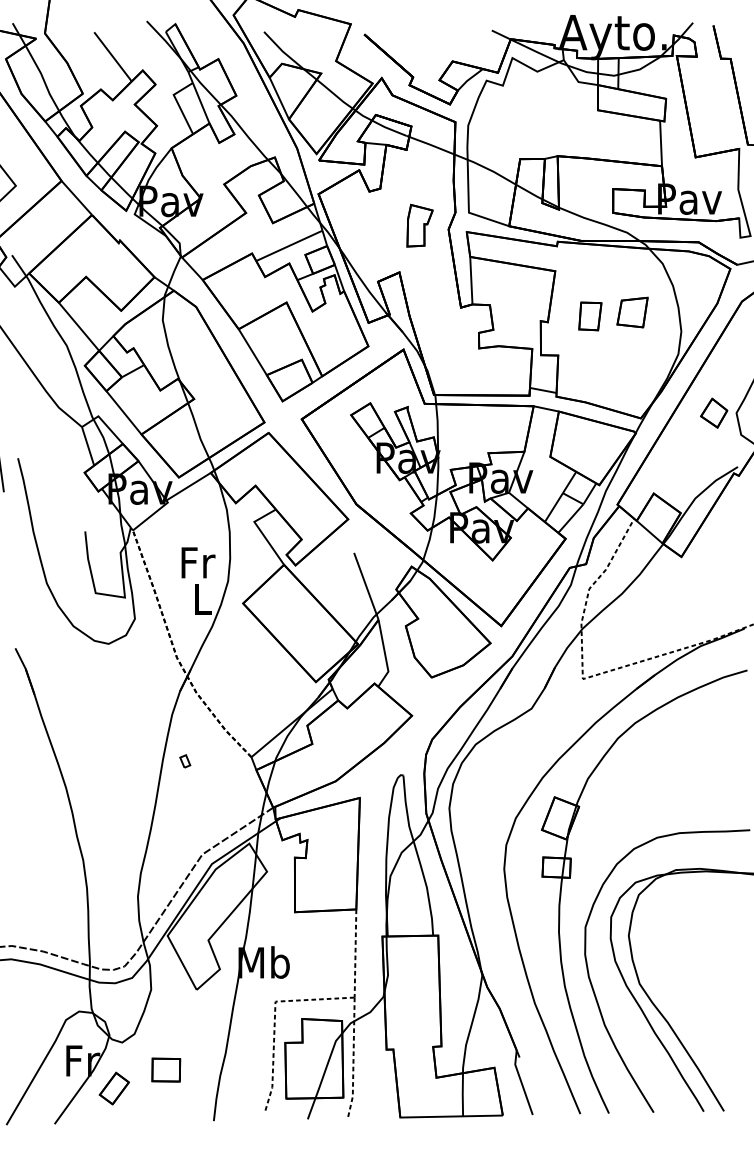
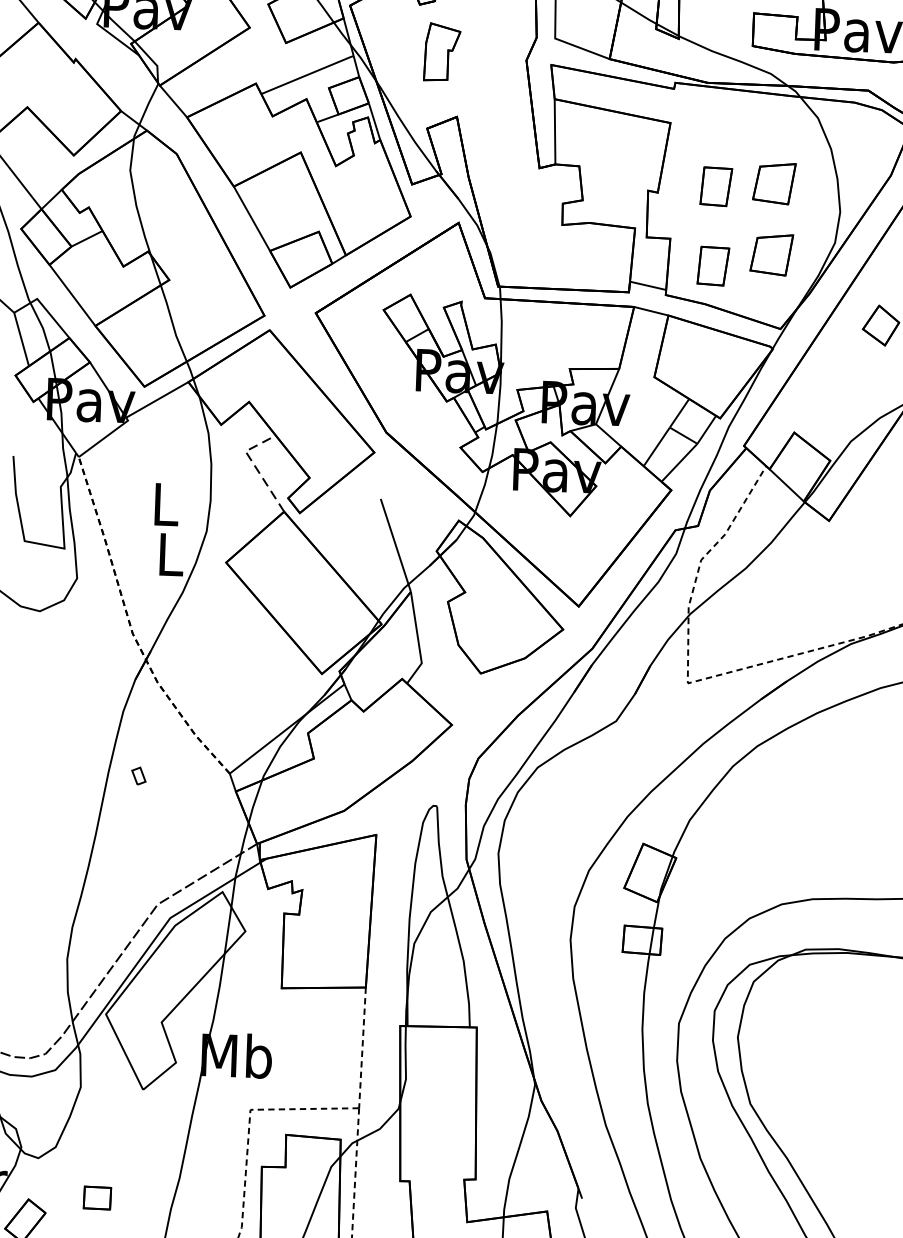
part: (419, 225) -> (441, 51), moved
part: (632, 364) -> (771, 254), added
part: (590, 374) -> (713, 266), added
line: (261, 532) -> (254, 466), solid -> dashed
text: (198, 562) -> (167, 504), Fr -> L
part: (166, 1069) -> (97, 1197), size x0.7

